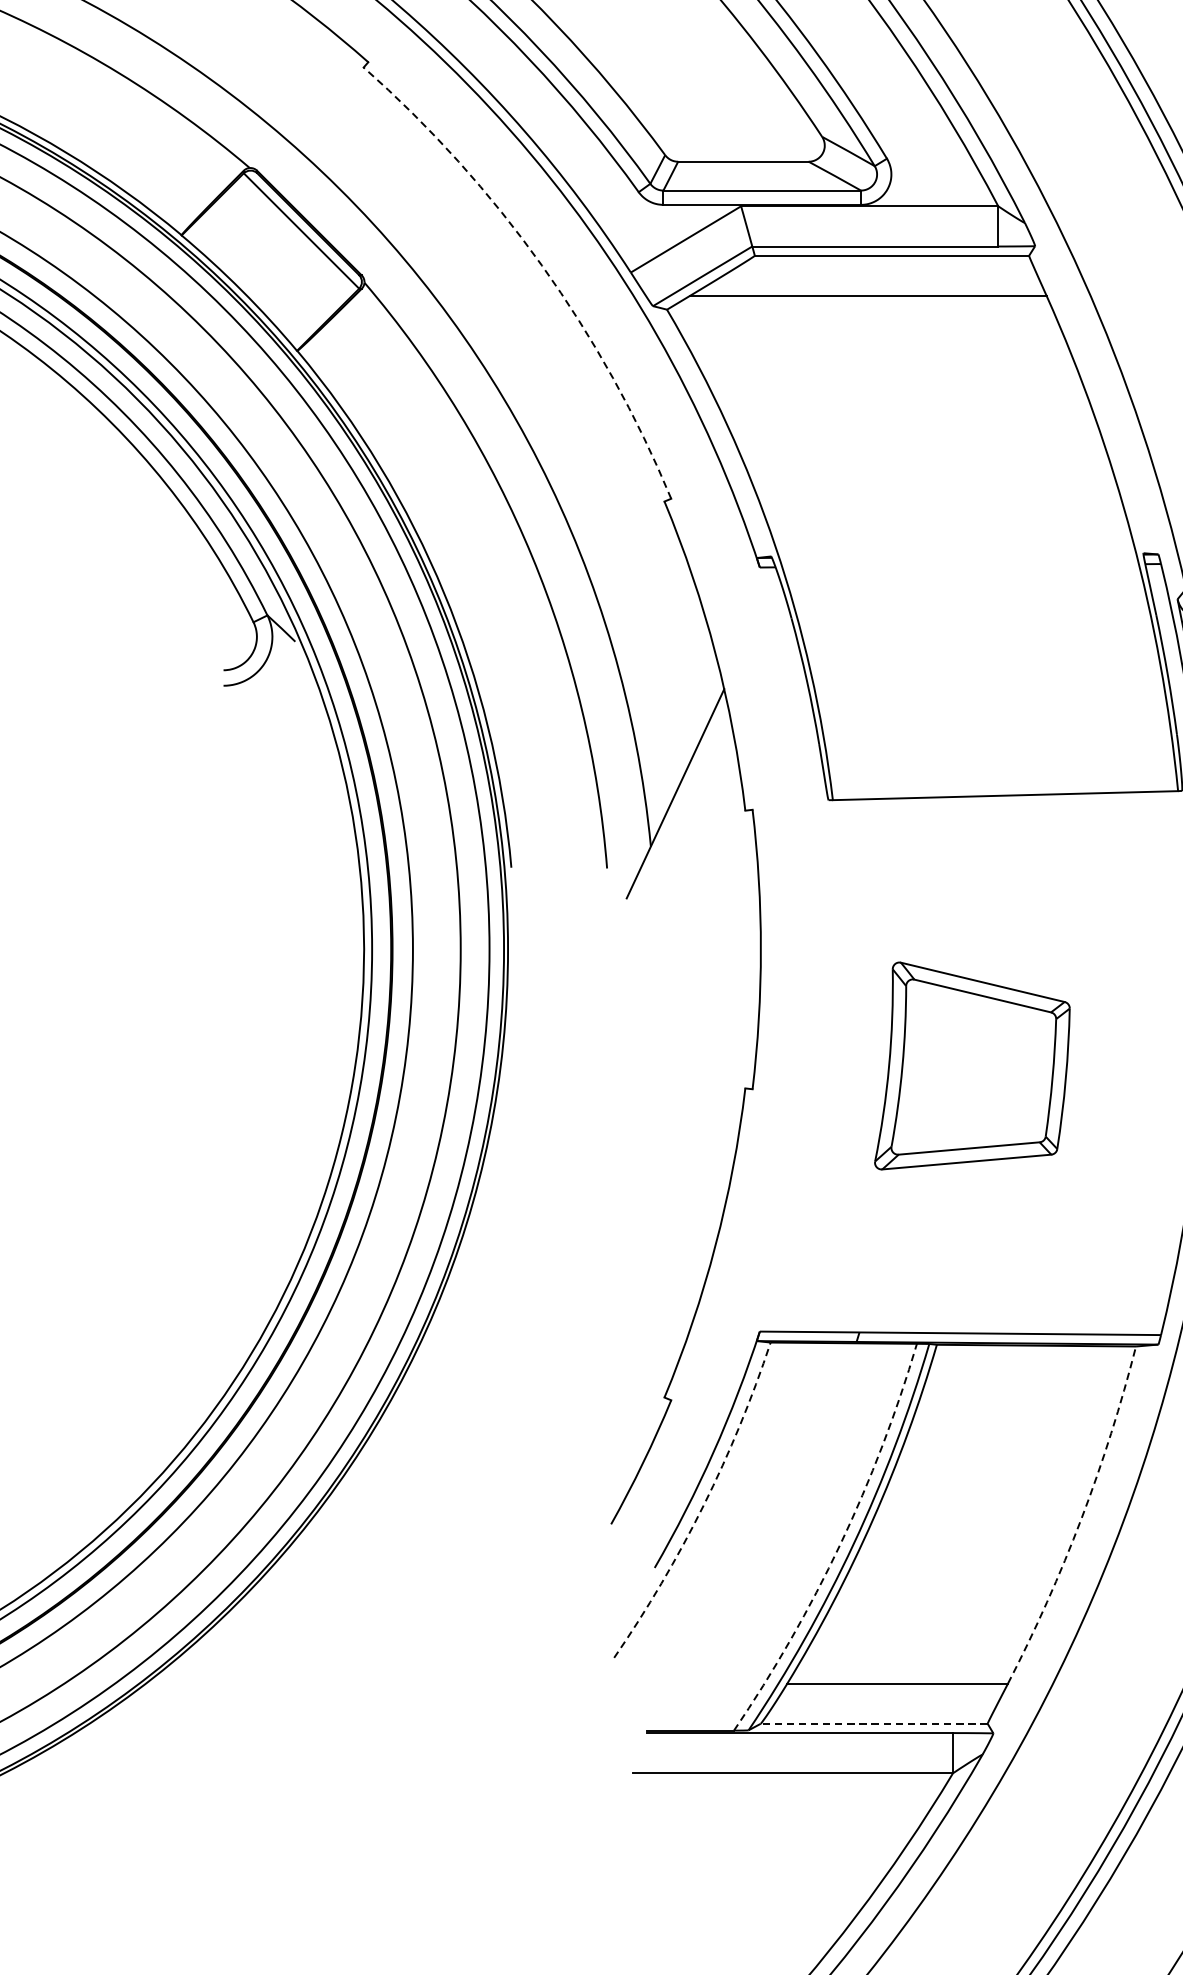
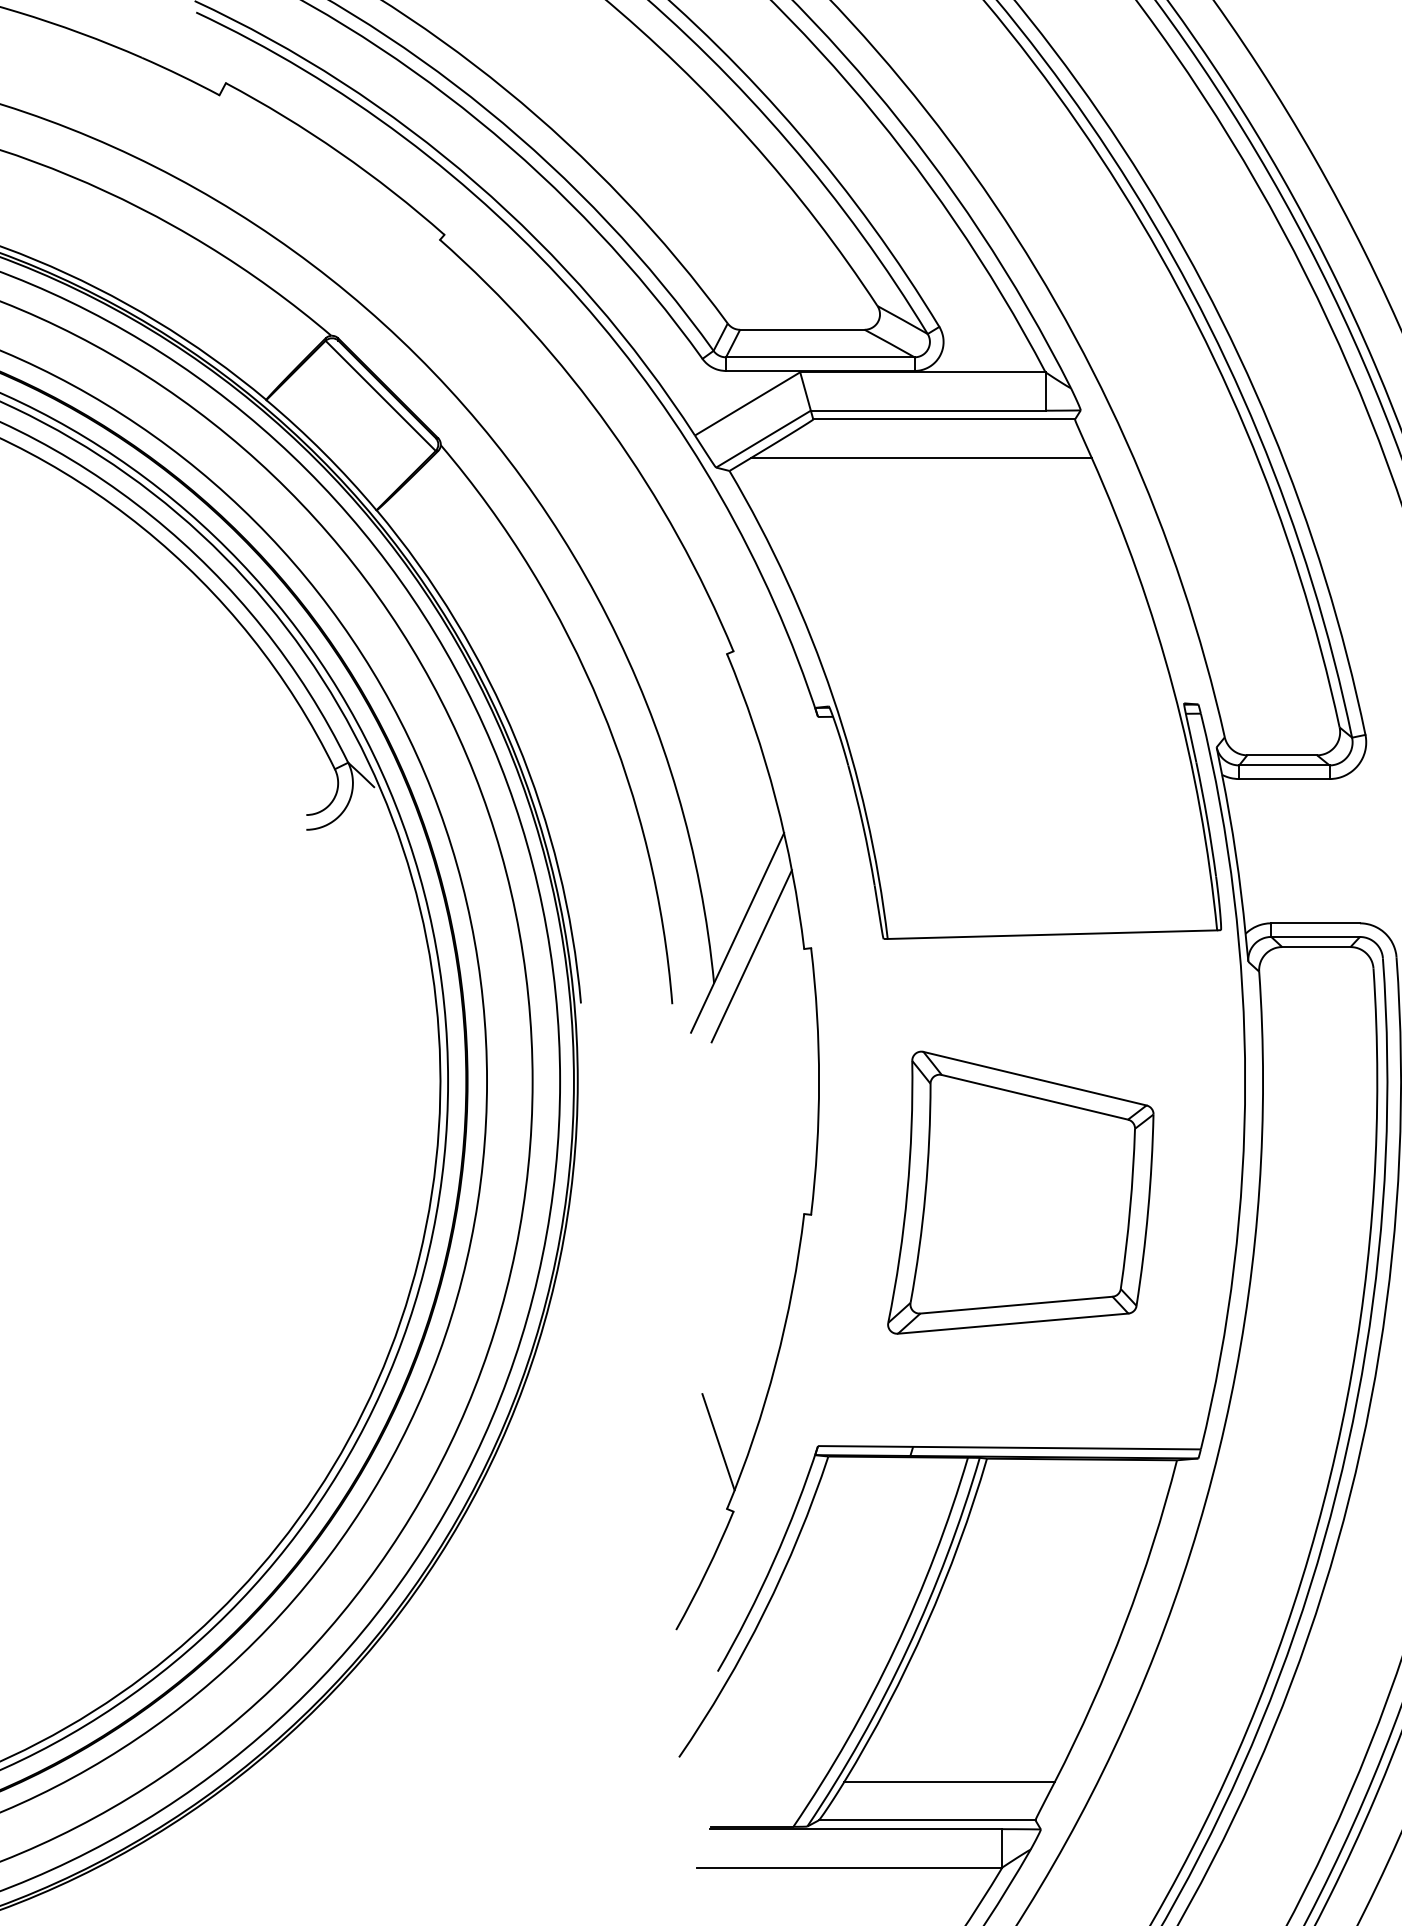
arc: (542, 265) -> (610, 428), dashed -> solid
line: (690, 818) -> (751, 956), added
part: (972, 1065) -> (1020, 1192), size x1.43
line: (655, 1327) -> (718, 1442), added
arc: (703, 1506) -> (764, 1612), dashed -> solid
arc: (1080, 1518) -> (1124, 1624), dashed -> solid
arc: (839, 1544) -> (894, 1649), dashed -> solid
line: (873, 1723) -> (926, 1820), dashed -> solid

